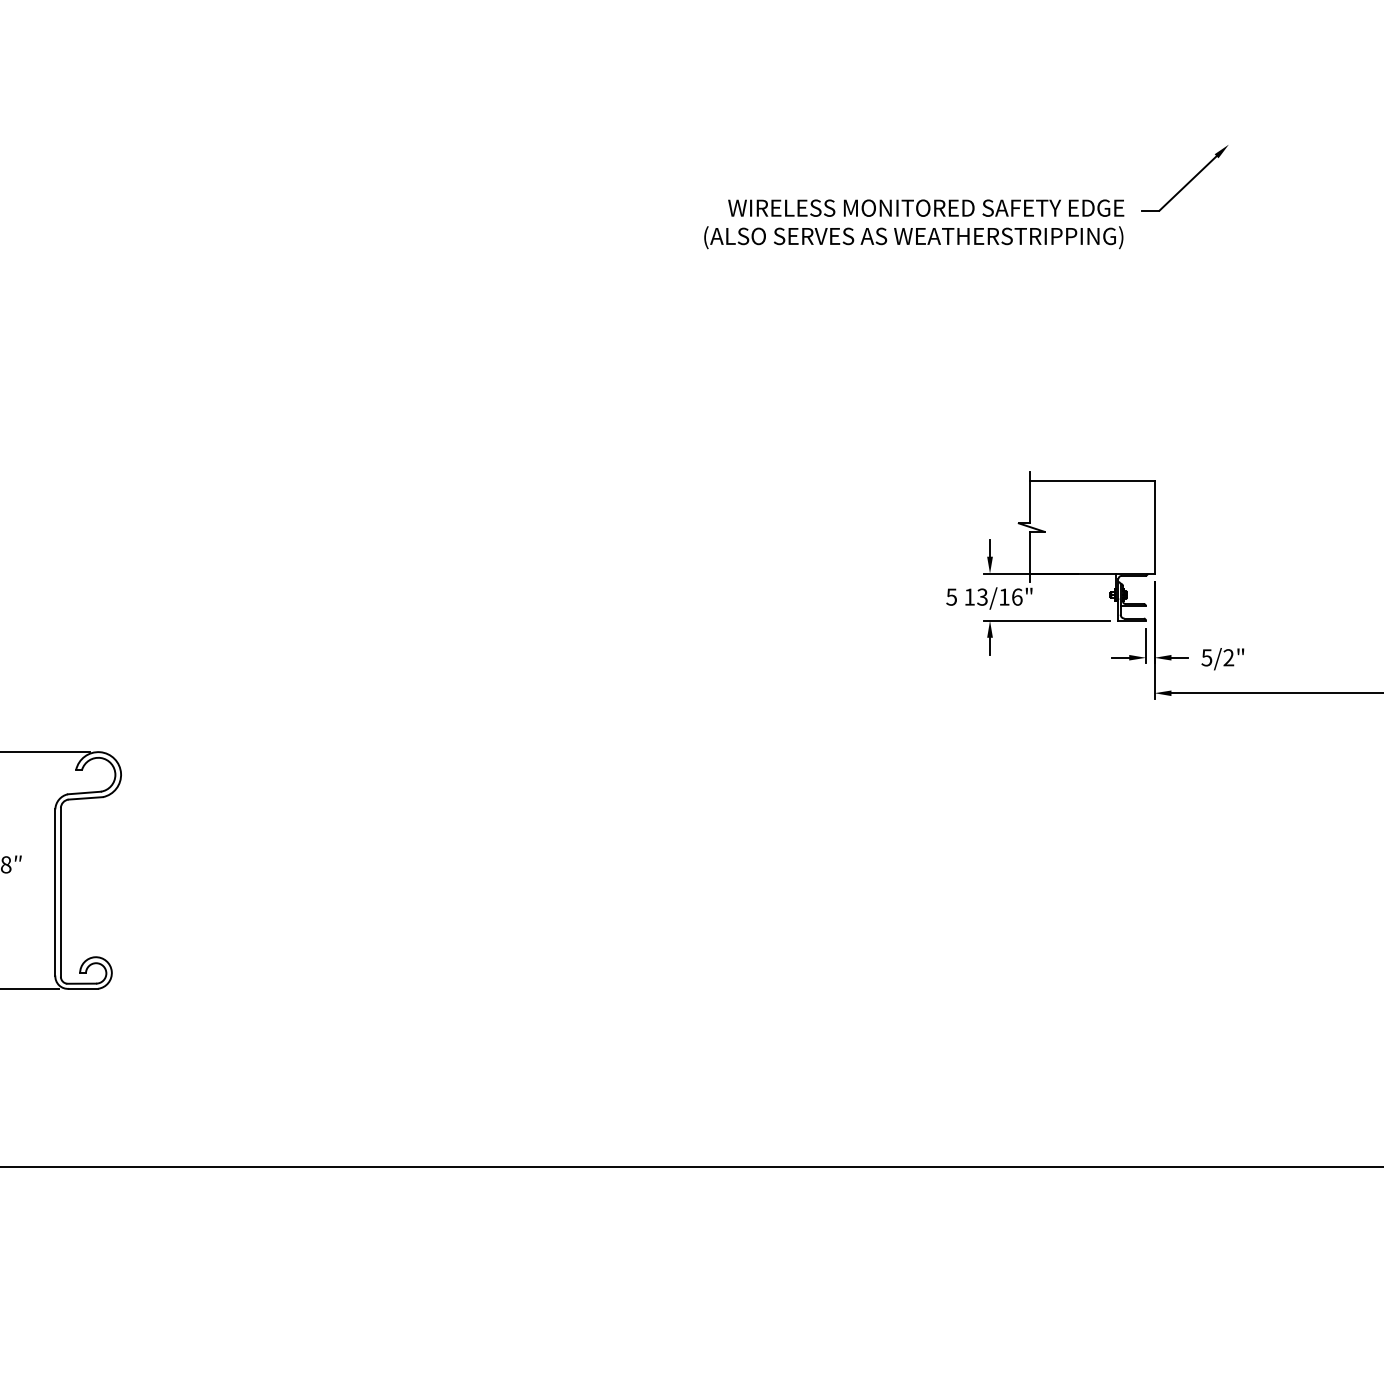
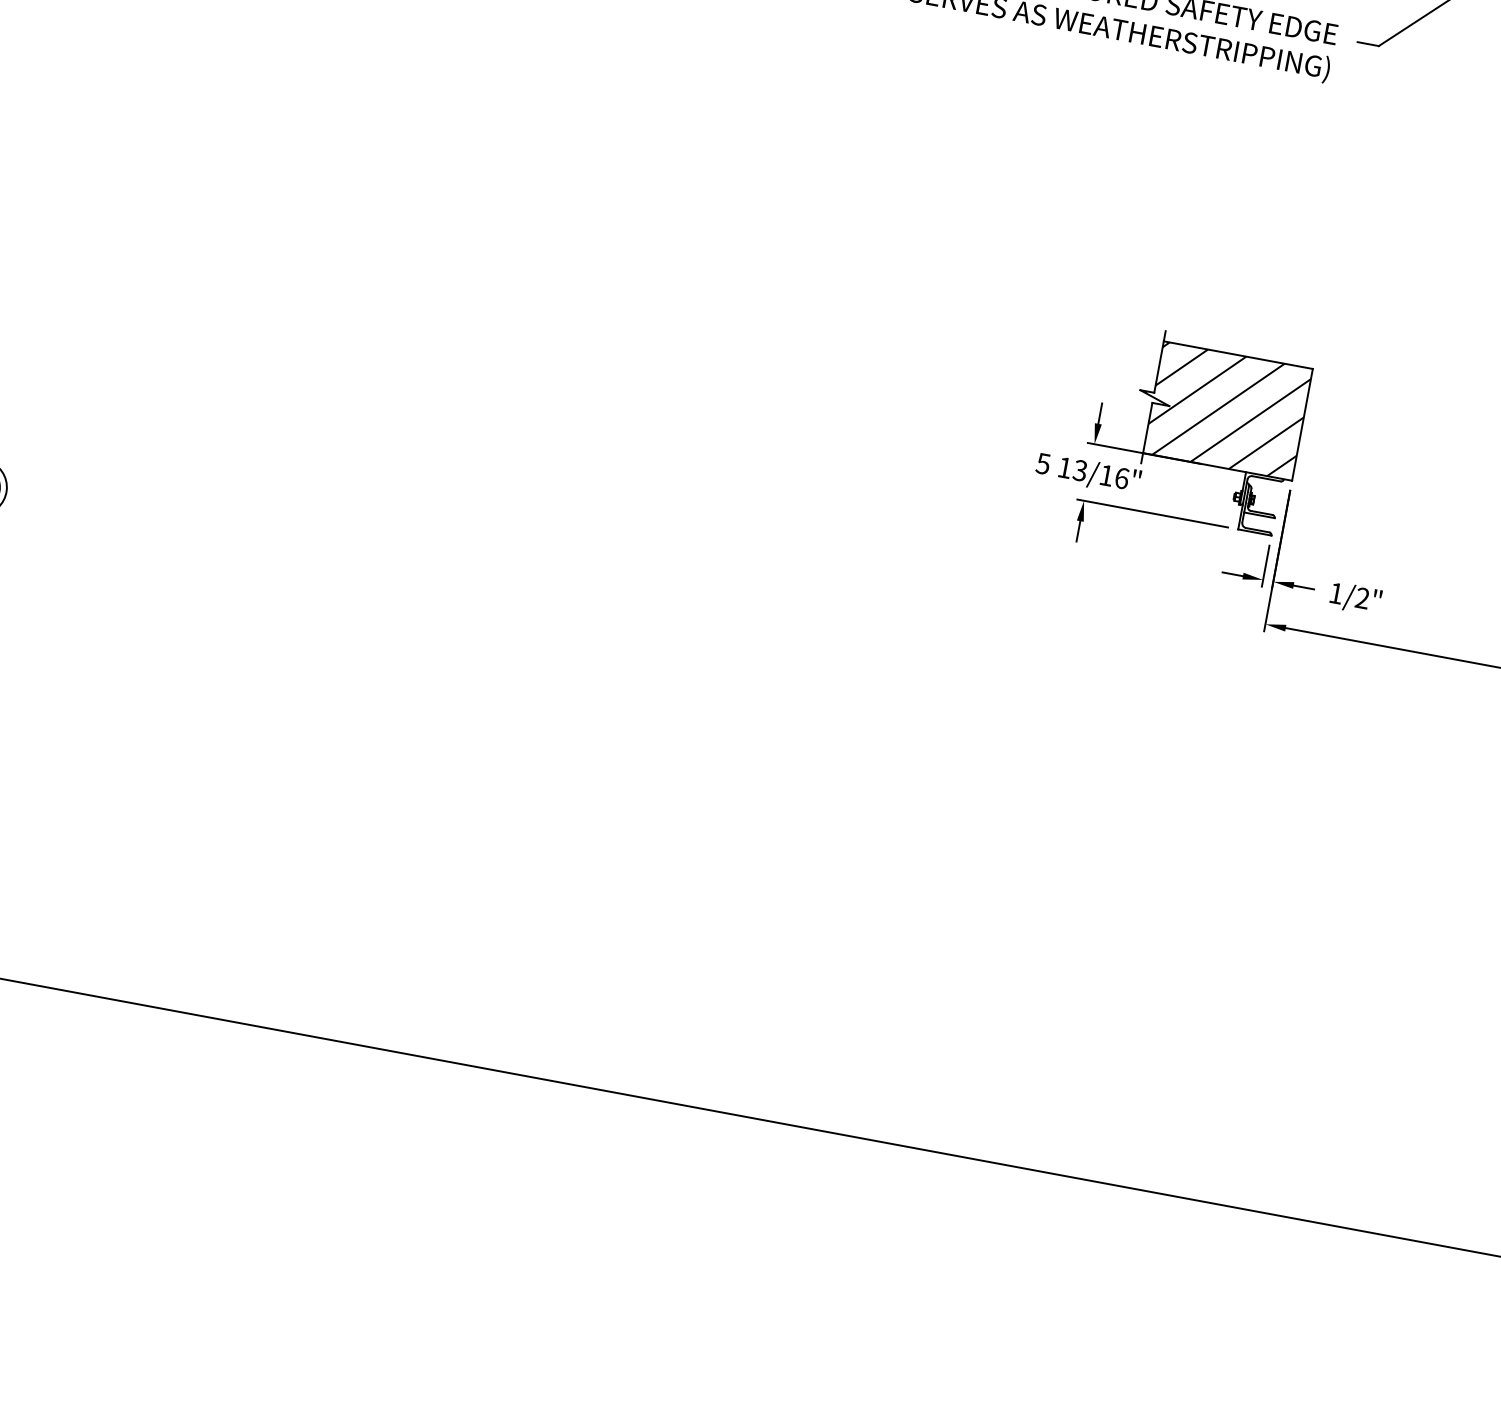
hatch: (1088, 526) -> (1223, 409), added
text: (1206, 657) -> (1335, 593), 5/2" -> 1/2"

